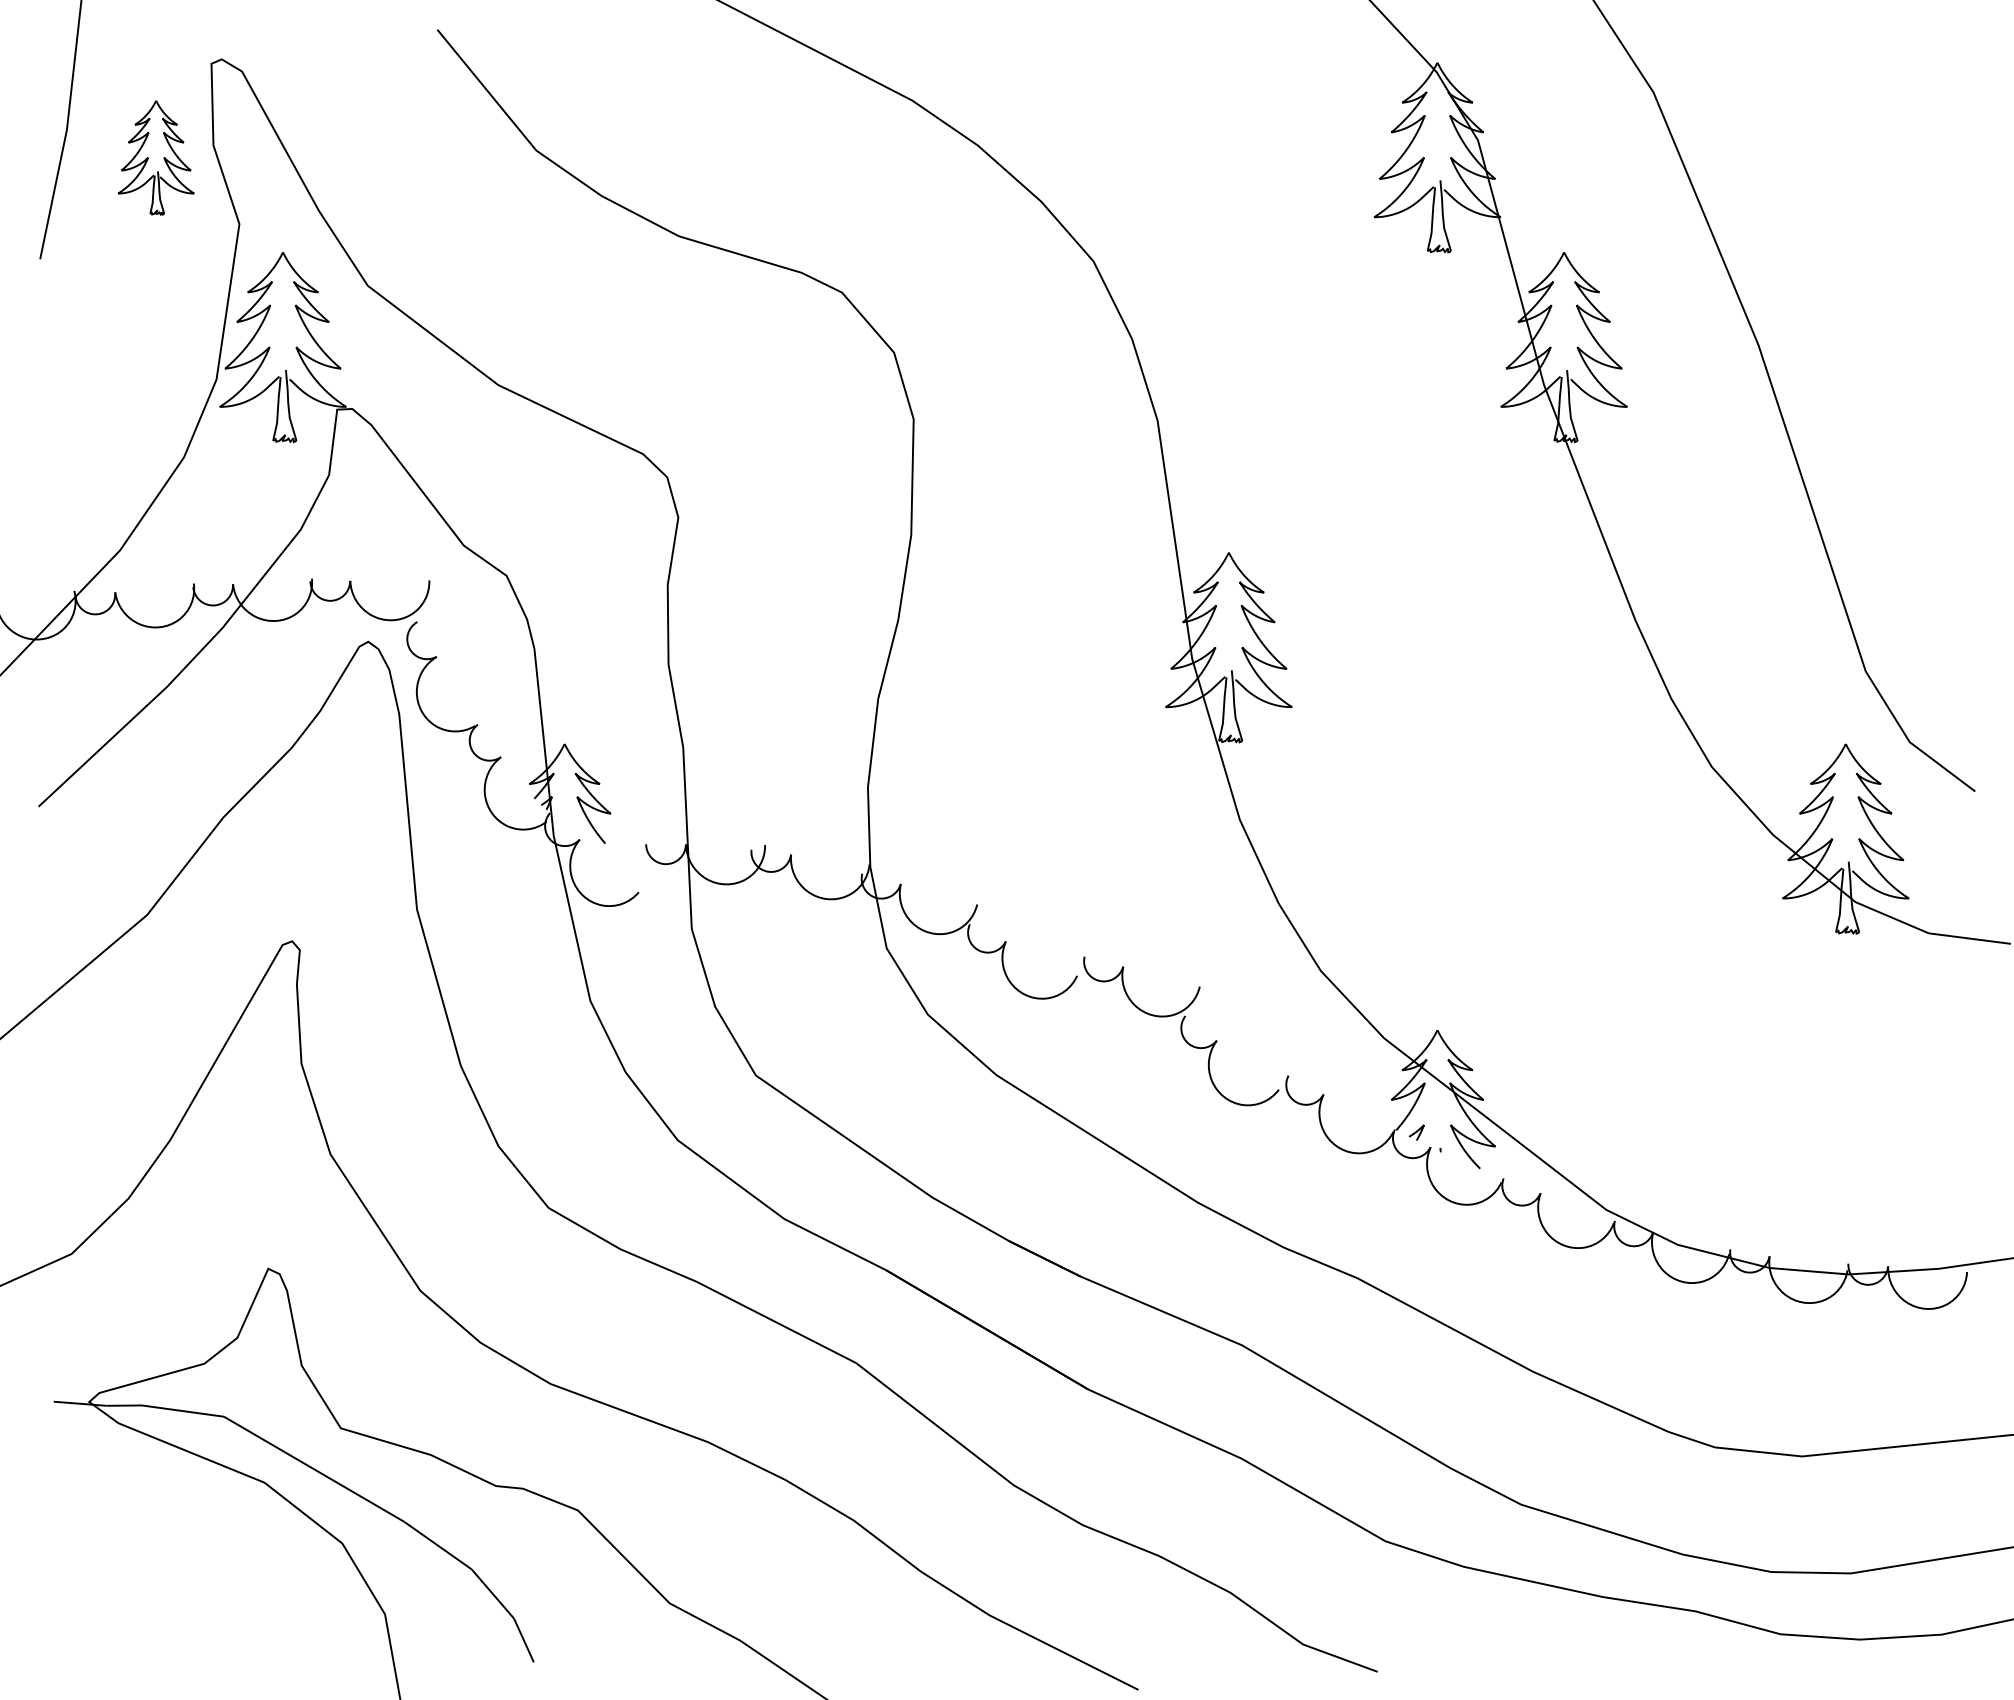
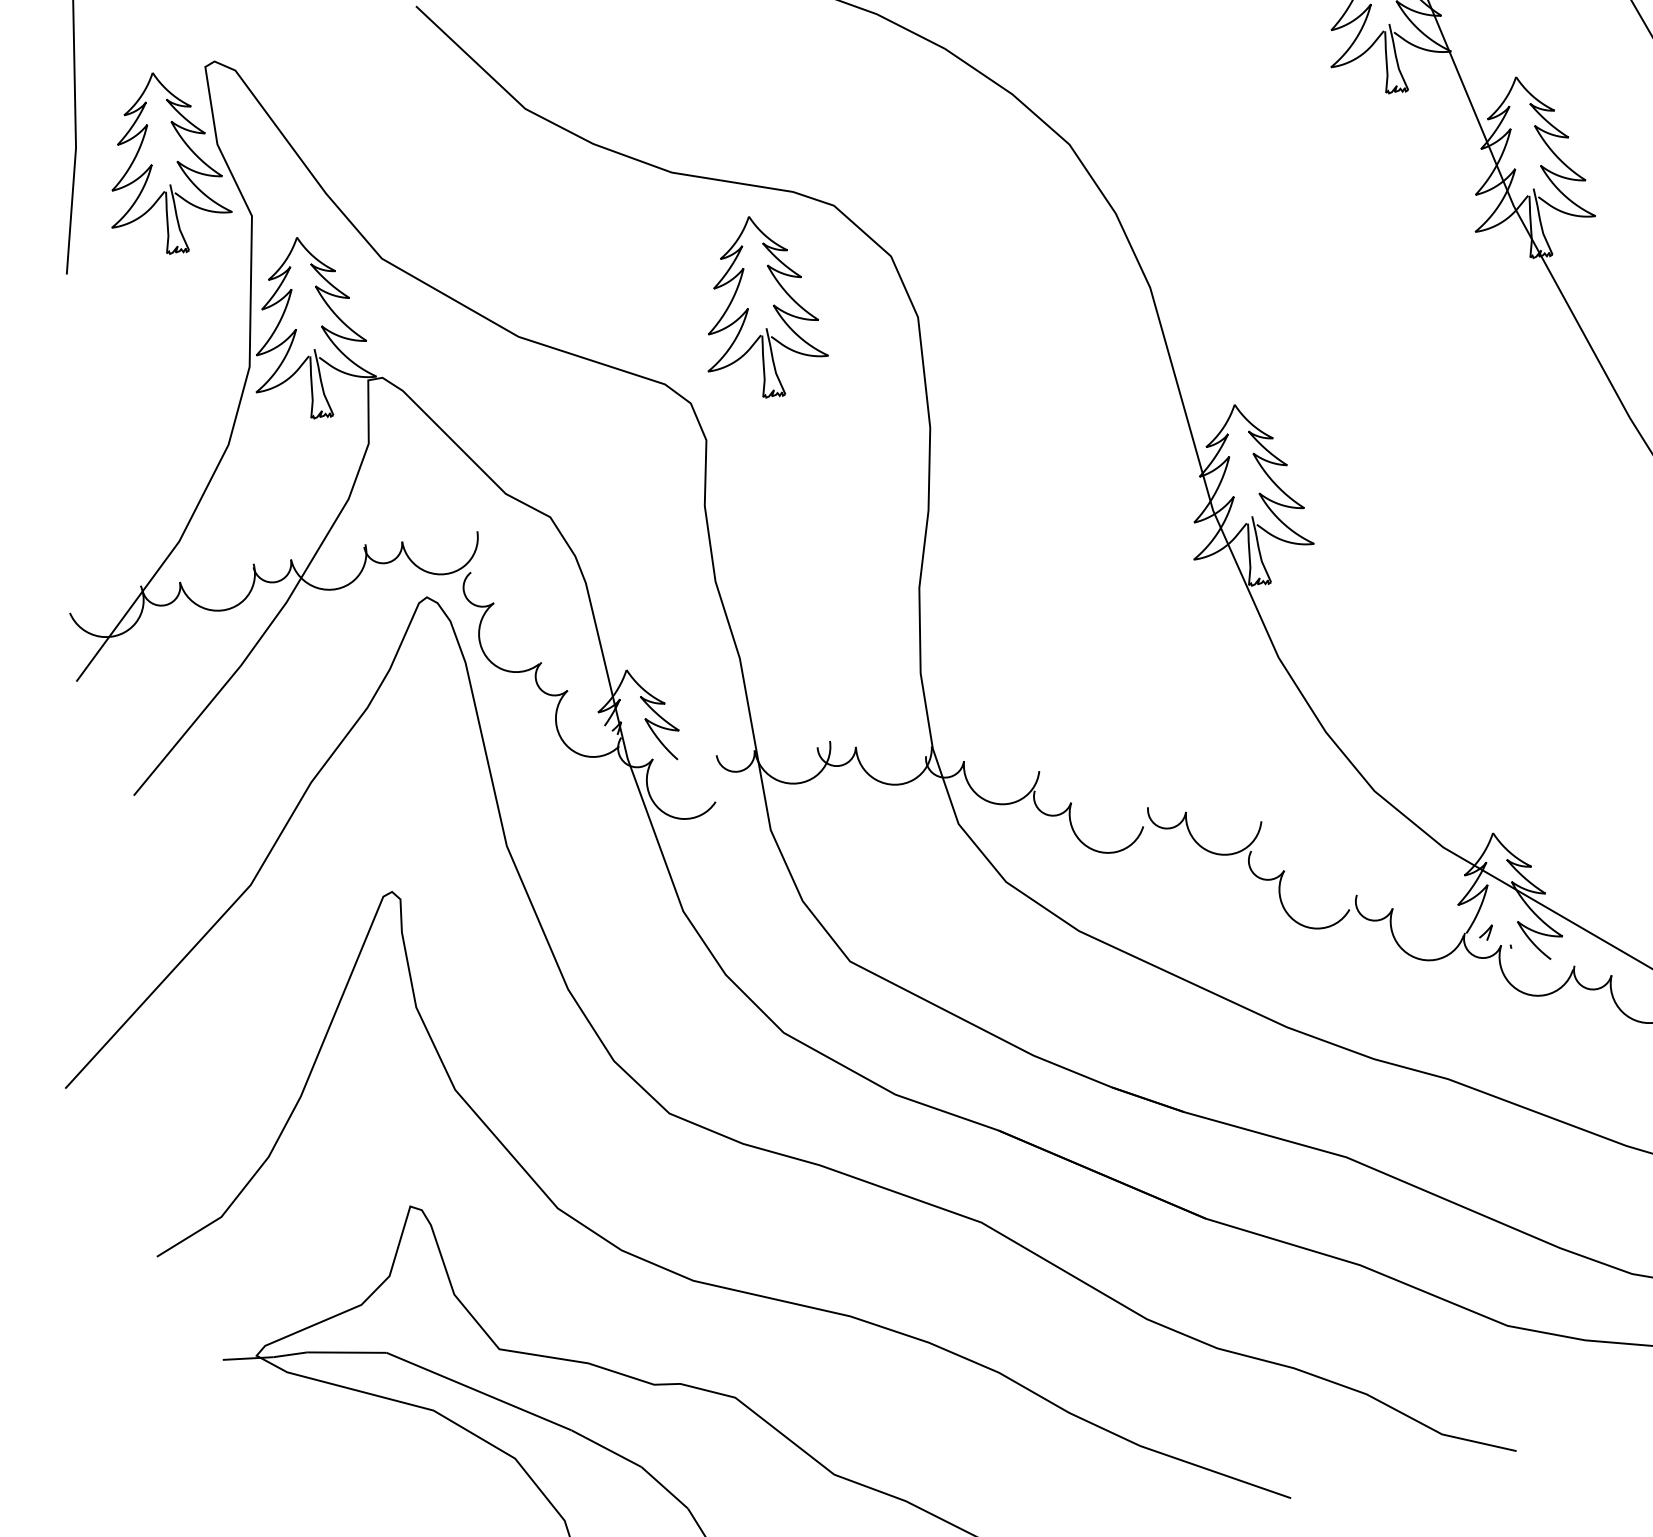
part: (155, 157) -> (163, 163), size x1.67
part: (740, 387) -> (749, 308), added

